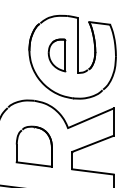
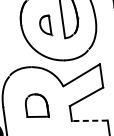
part: (56, 55) -> (44, 25), size x0.7
part: (33, 146) -> (36, 106), size x0.7
line: (93, 171) -> (90, 120), solid -> dashed

